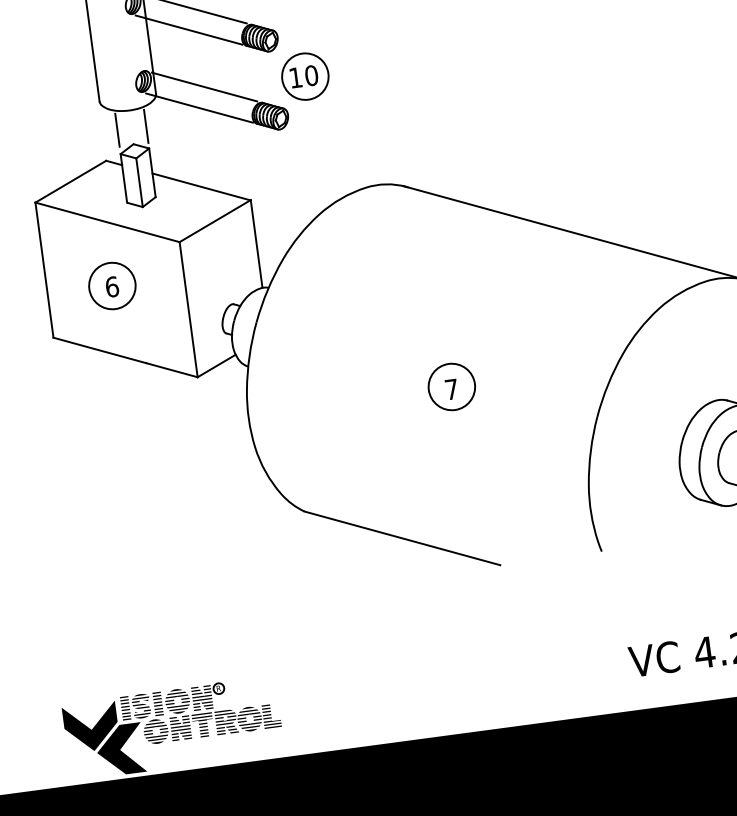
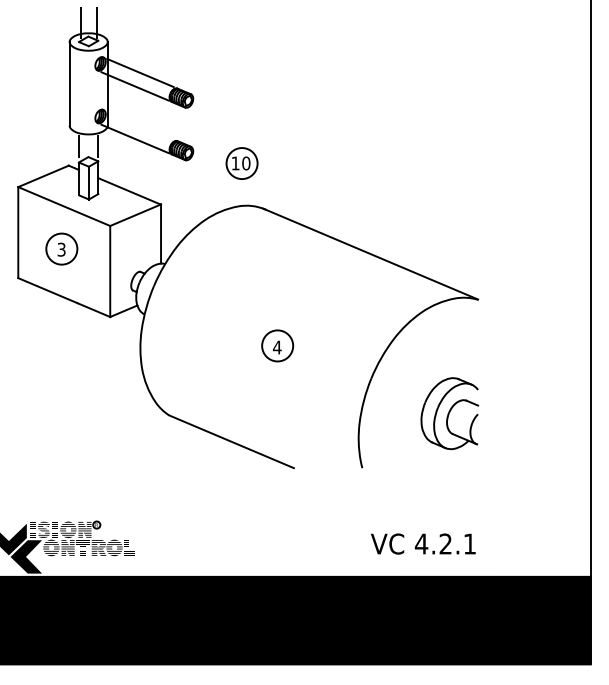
part: (304, 76) -> (241, 163), moved
line: (204, 86) -> (140, 125), removed
text: (111, 286) -> (61, 249), 6 -> 3
text: (450, 389) -> (276, 347), 7 -> 4

